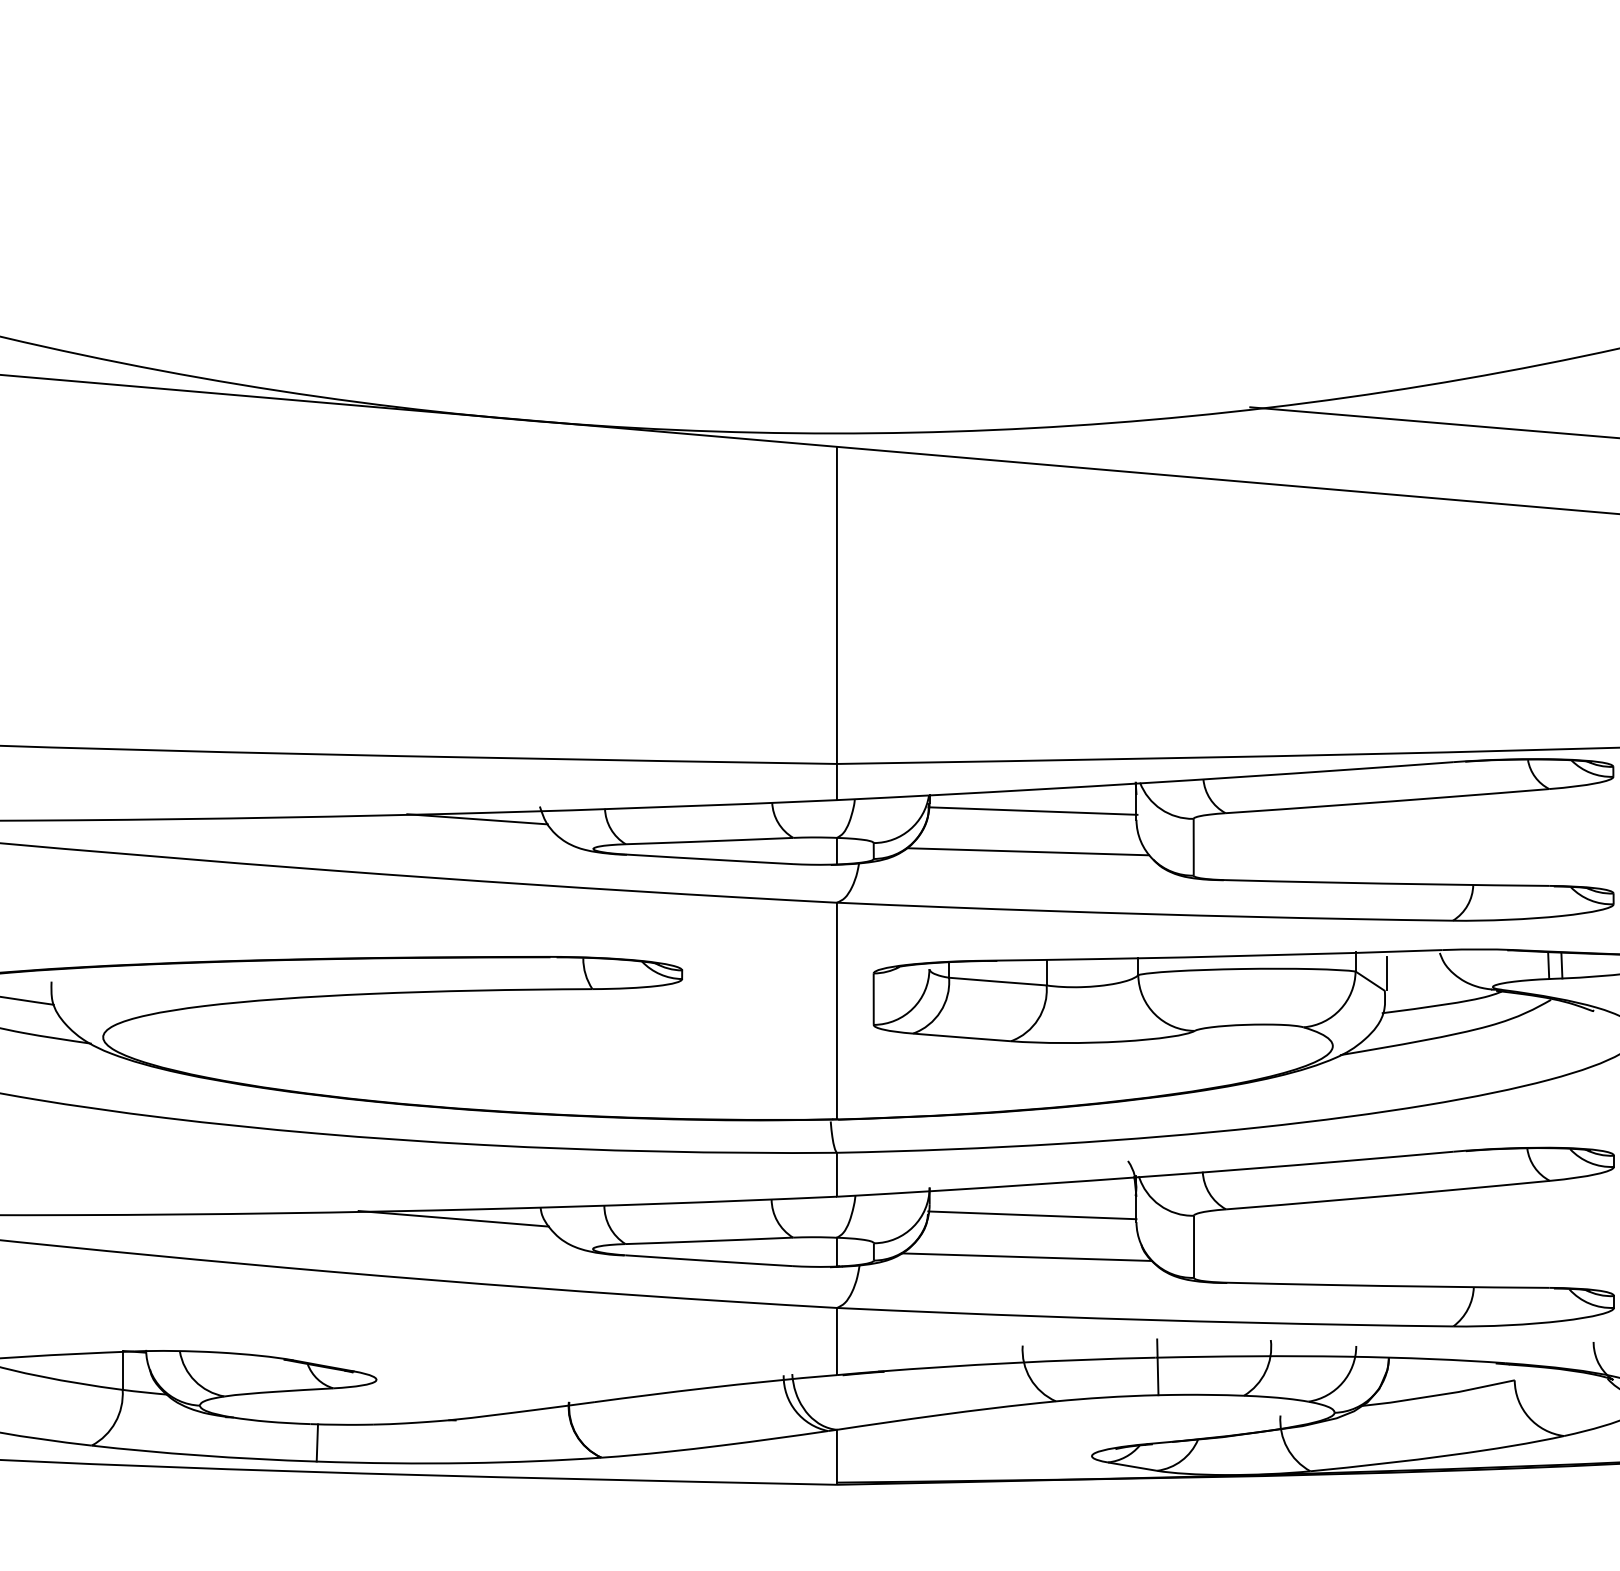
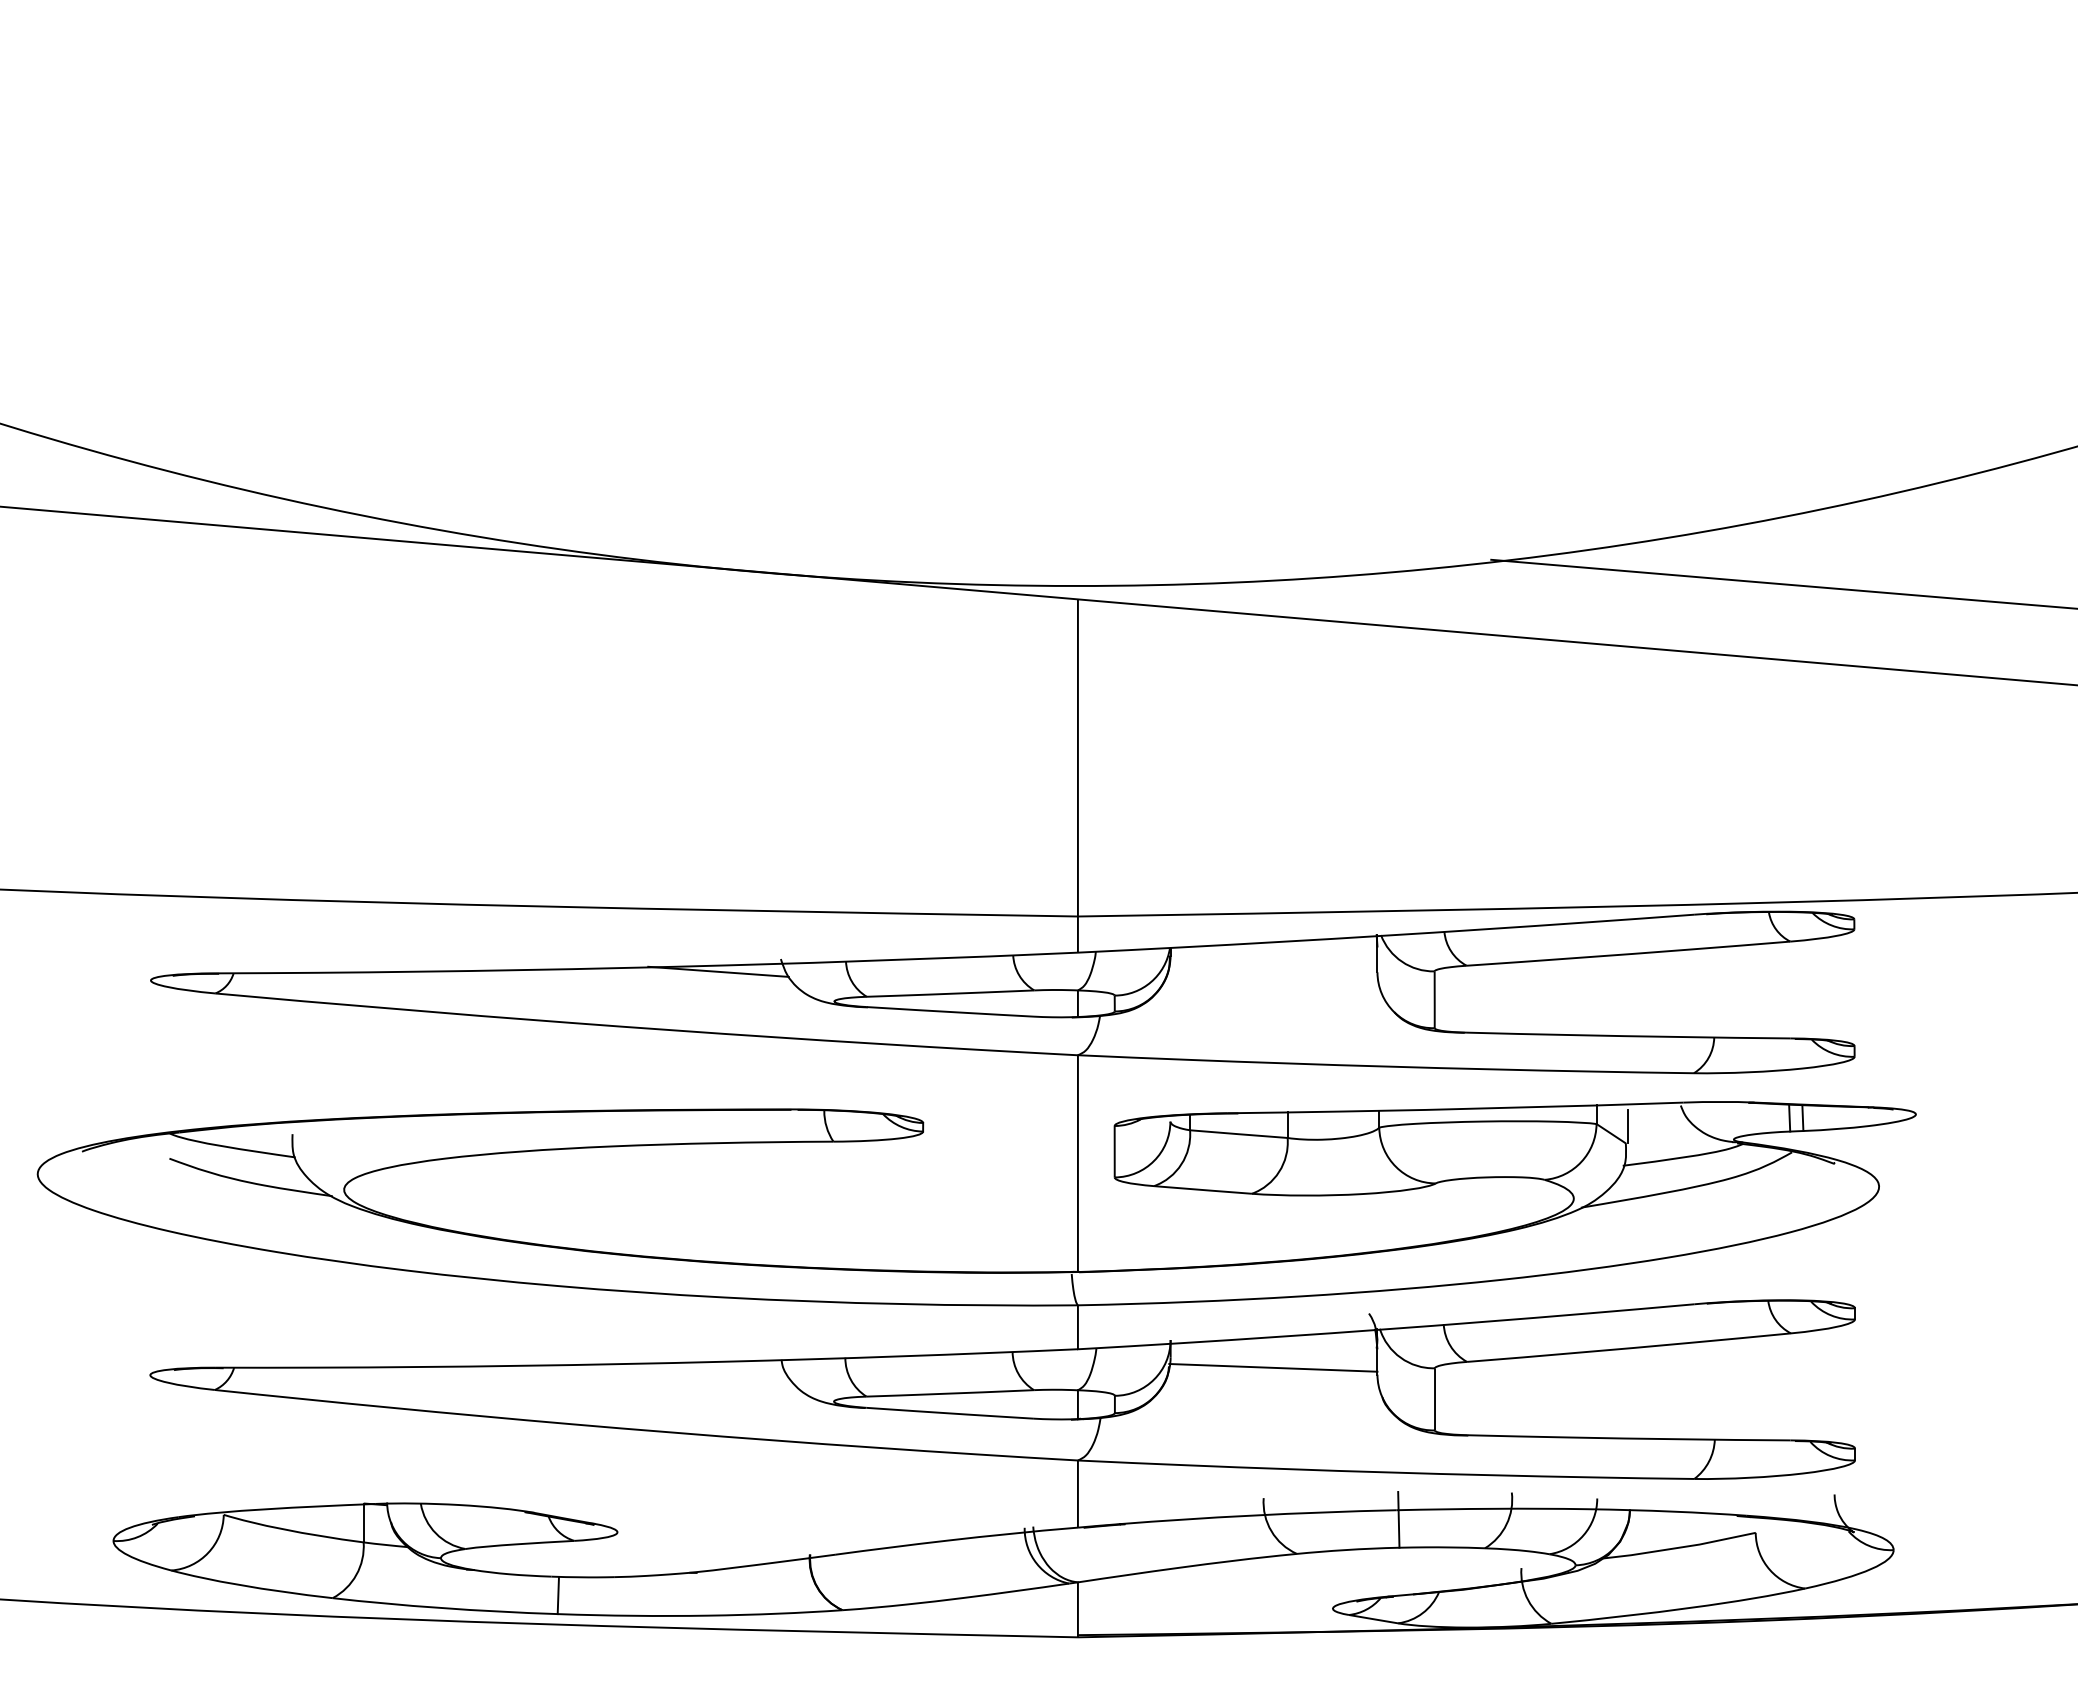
line: (1032, 810) -> (1273, 963), removed
line: (1028, 850) -> (1269, 1003), removed
line: (453, 1218) -> (694, 1371), removed
line: (1026, 1256) -> (1267, 1409), removed

